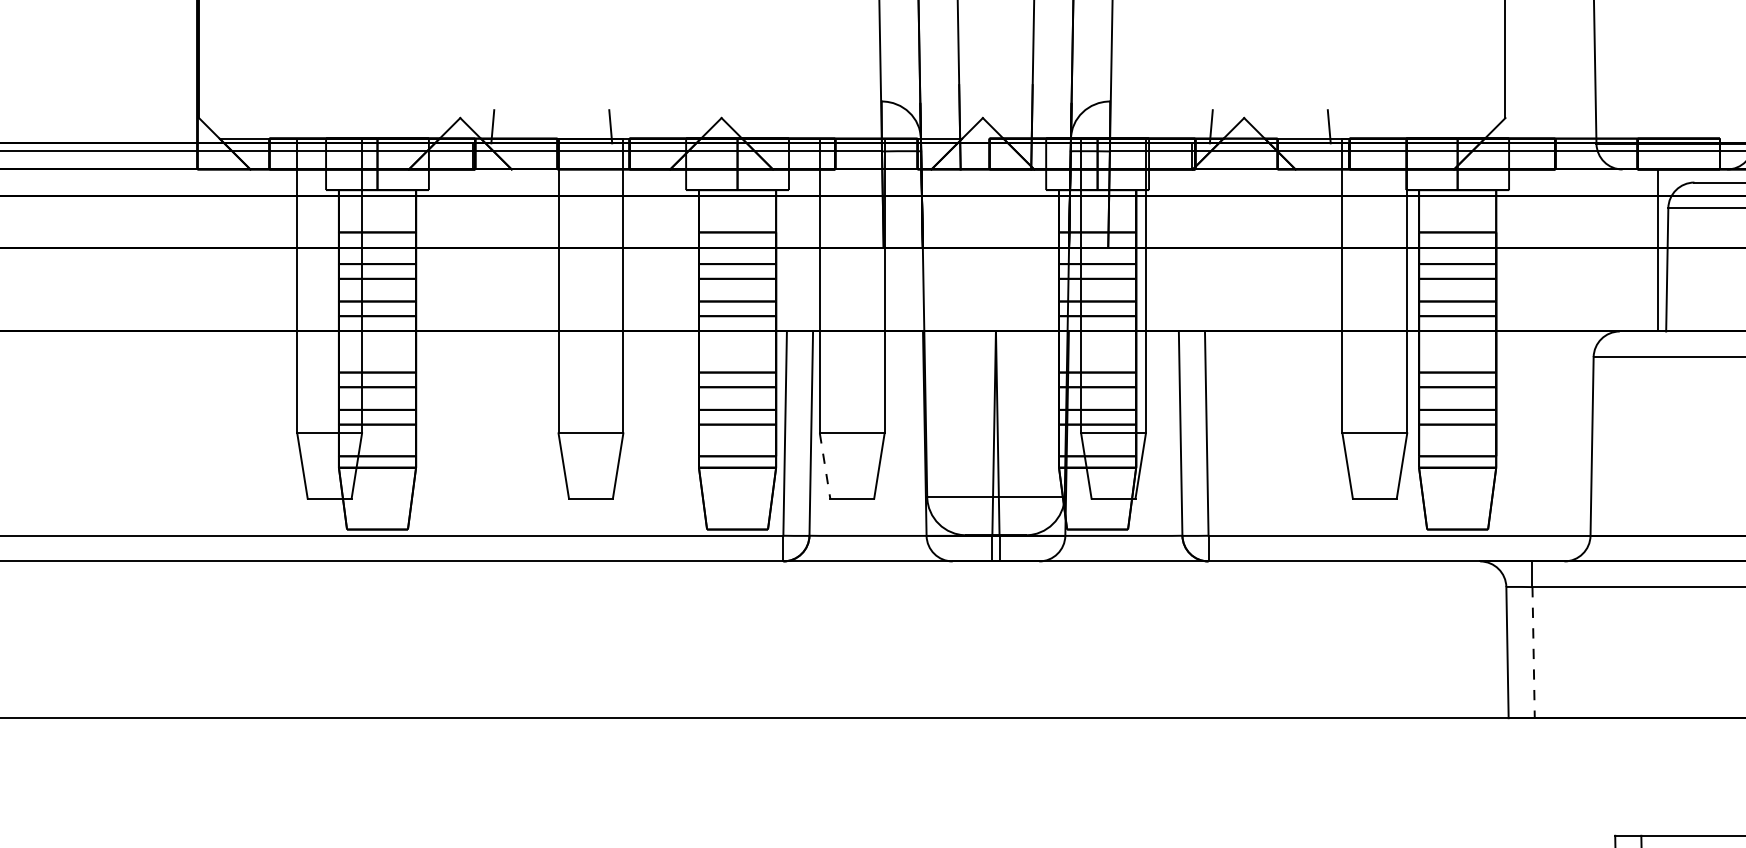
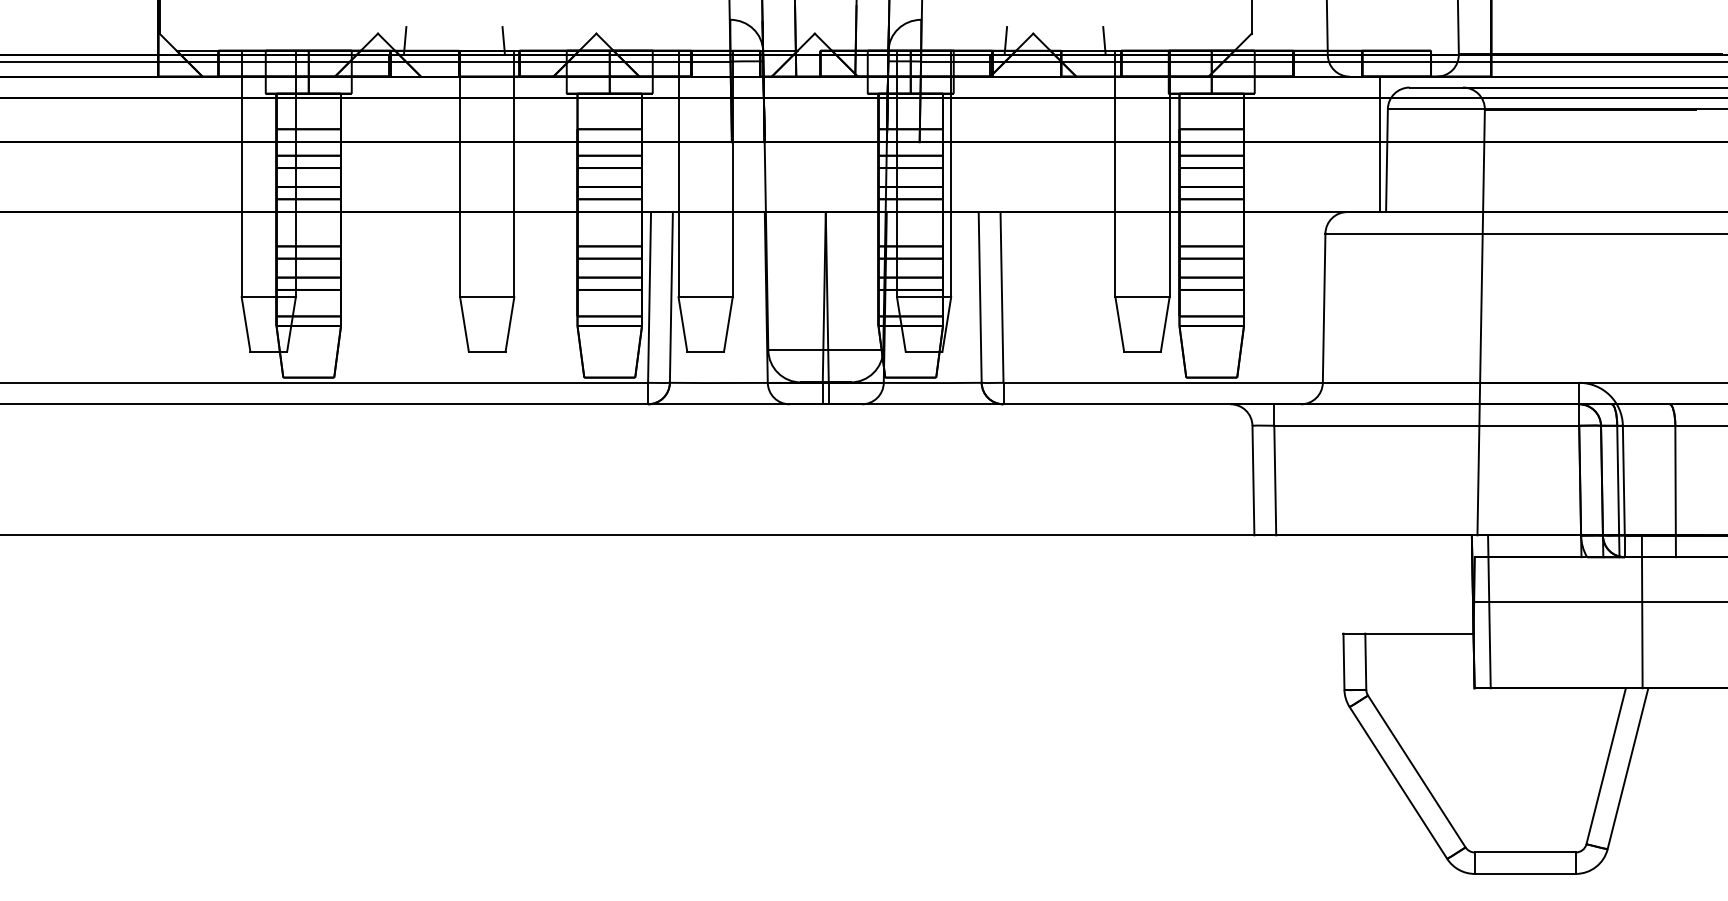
line: (824, 465) -> (682, 324), dashed -> solid
line: (1533, 652) -> (1275, 480), dashed -> solid

